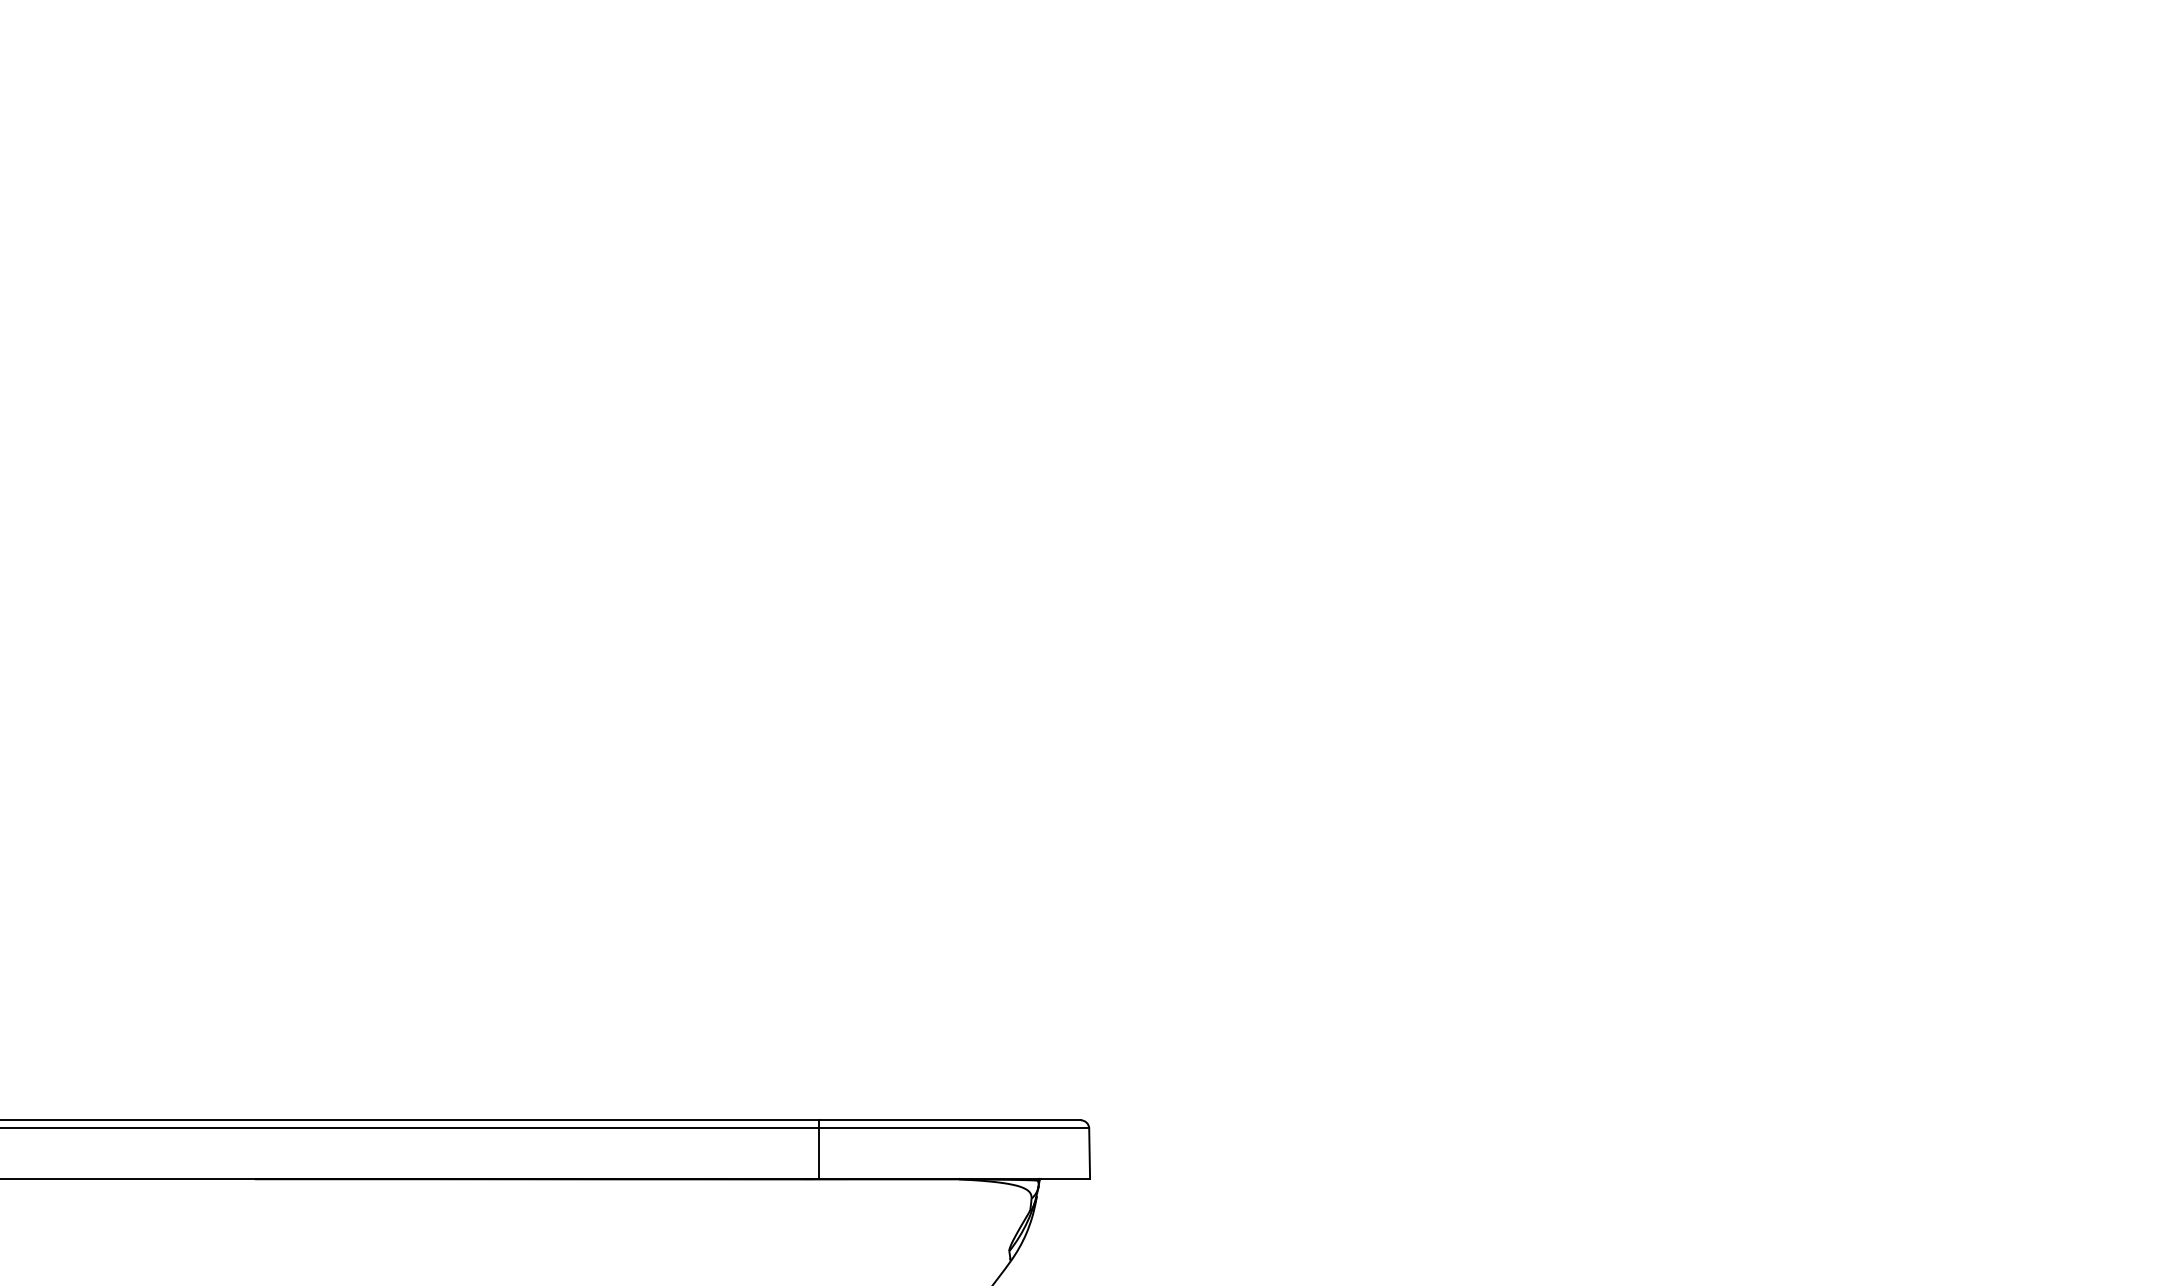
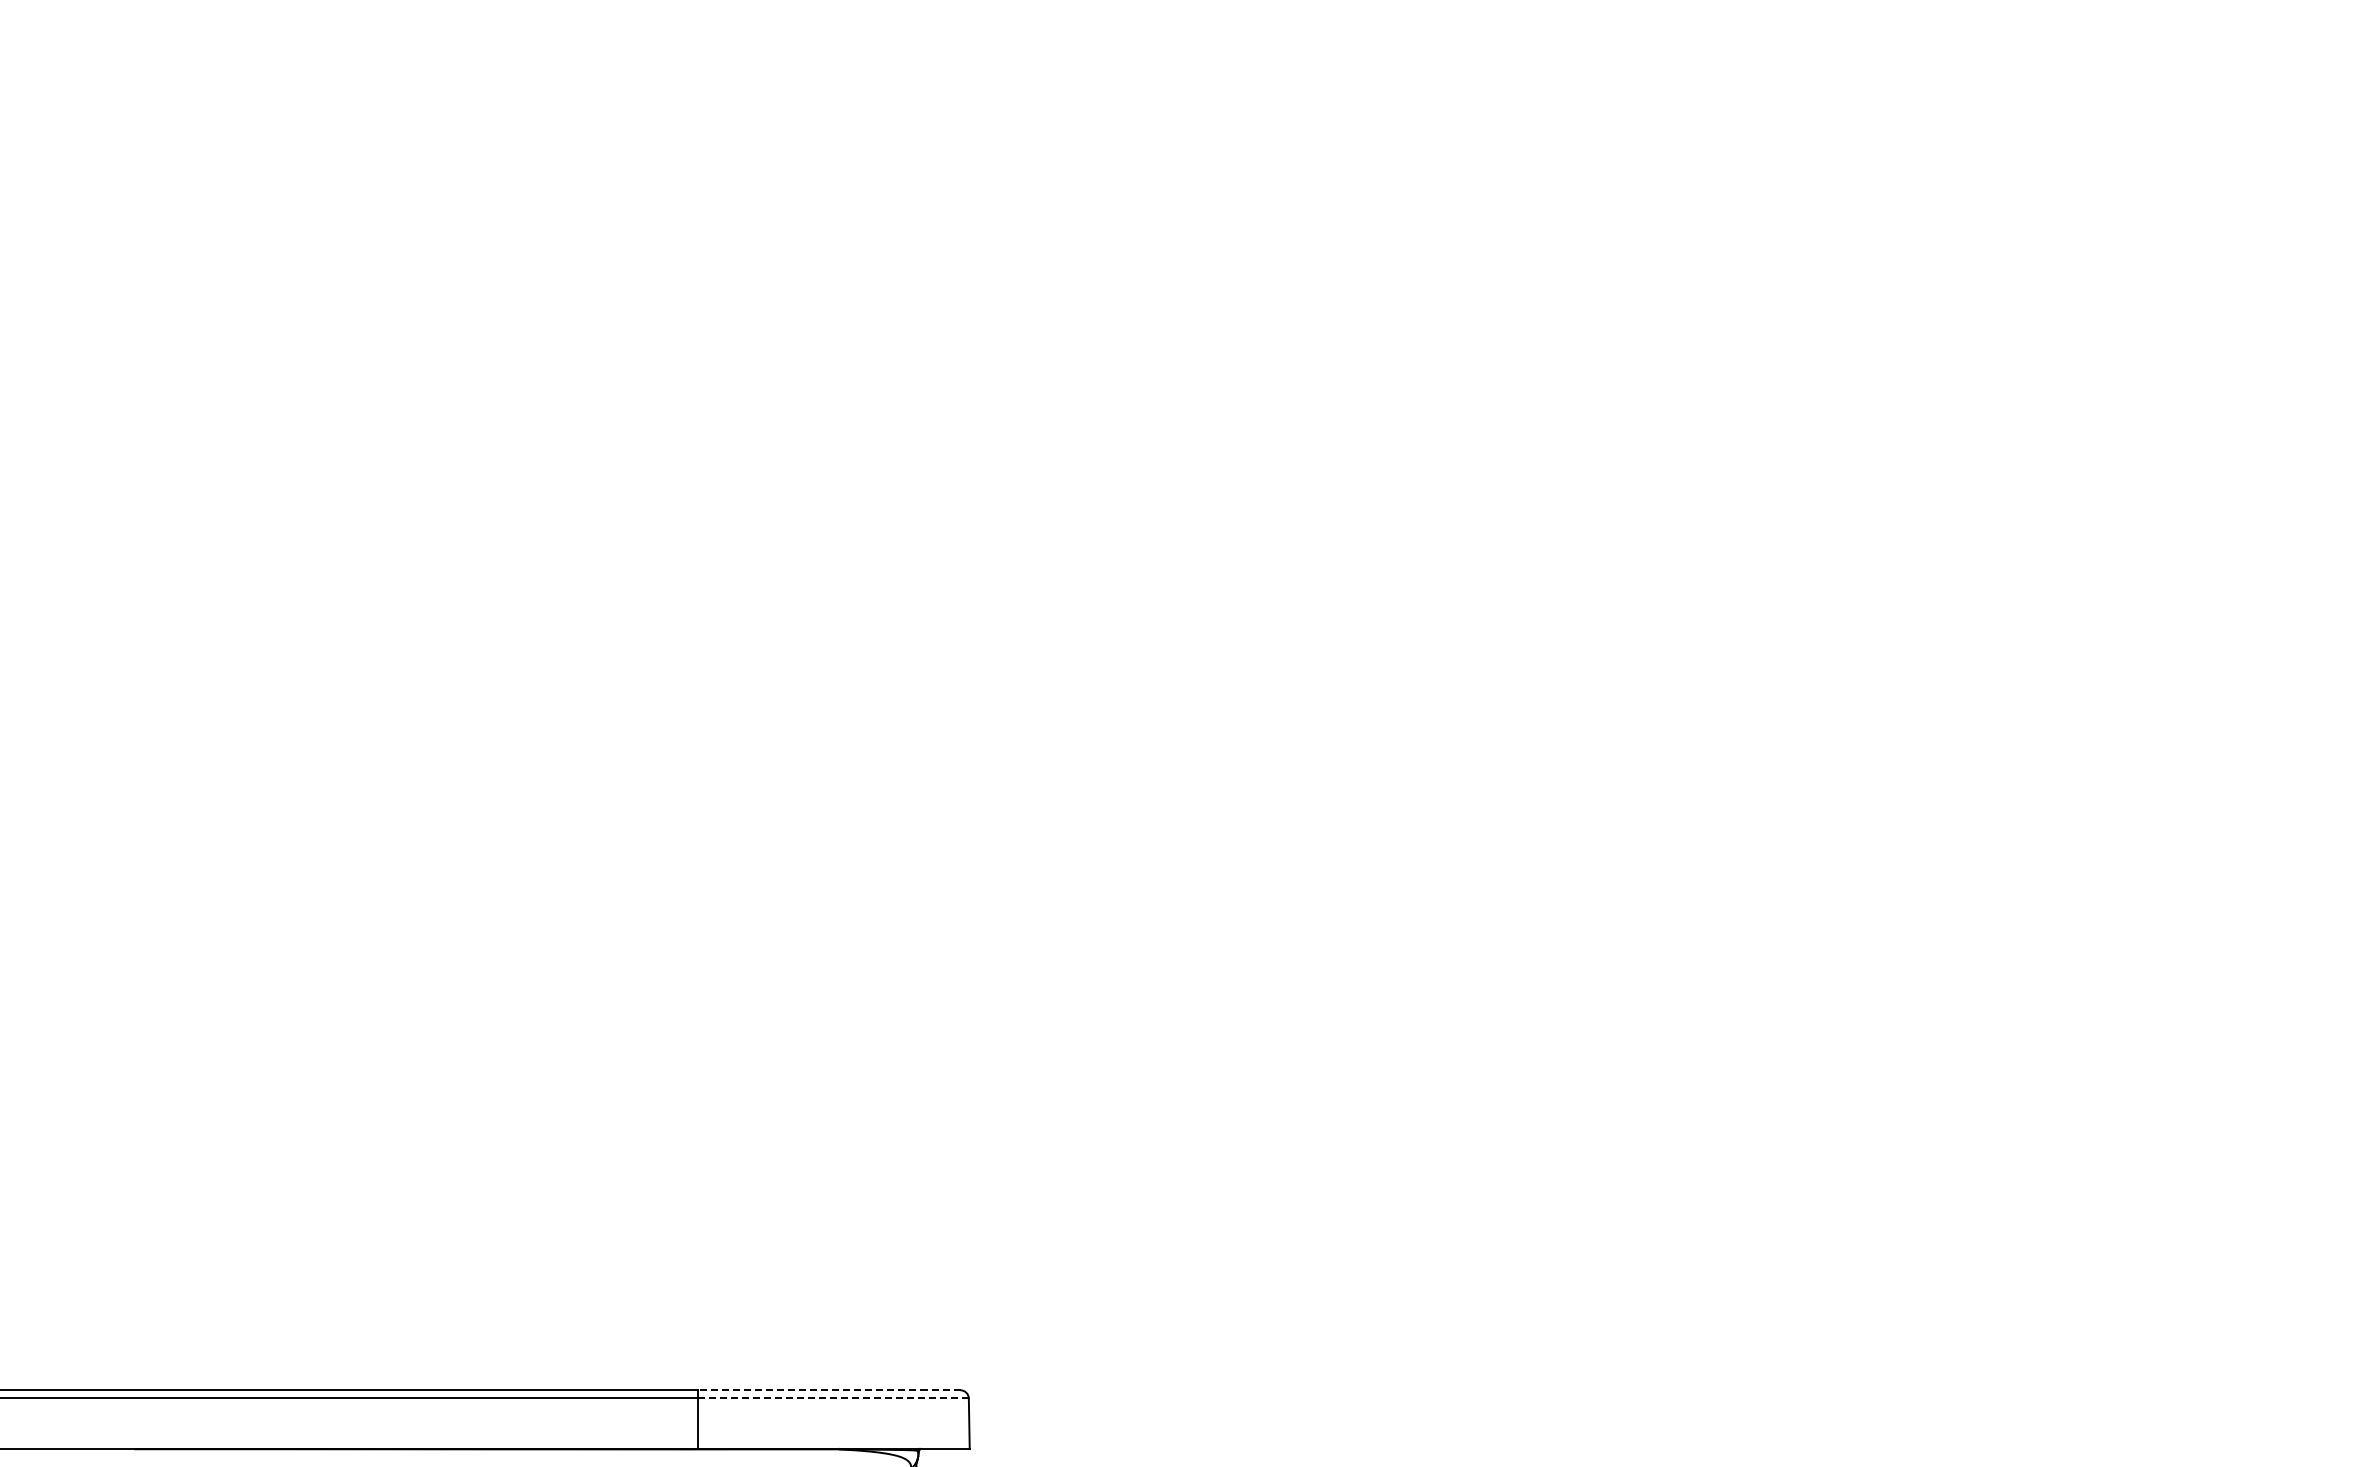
line: (948, 1120) -> (828, 1390), solid -> dashed
line: (954, 1128) -> (834, 1398), solid -> dashed

